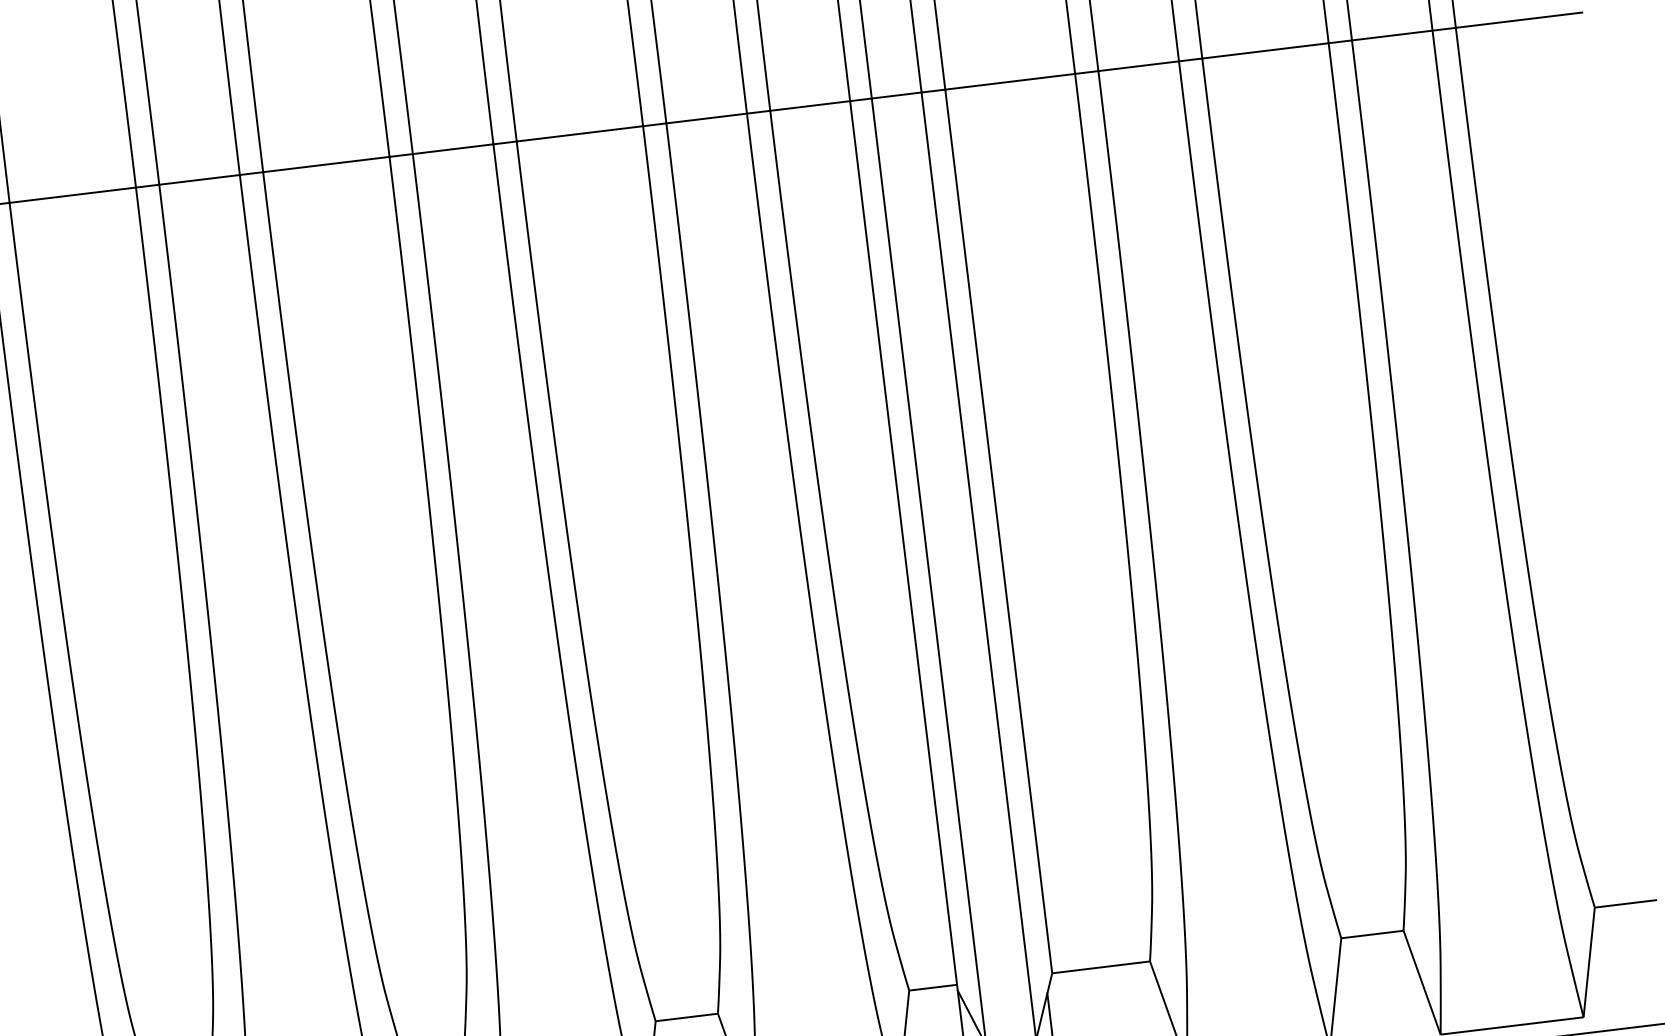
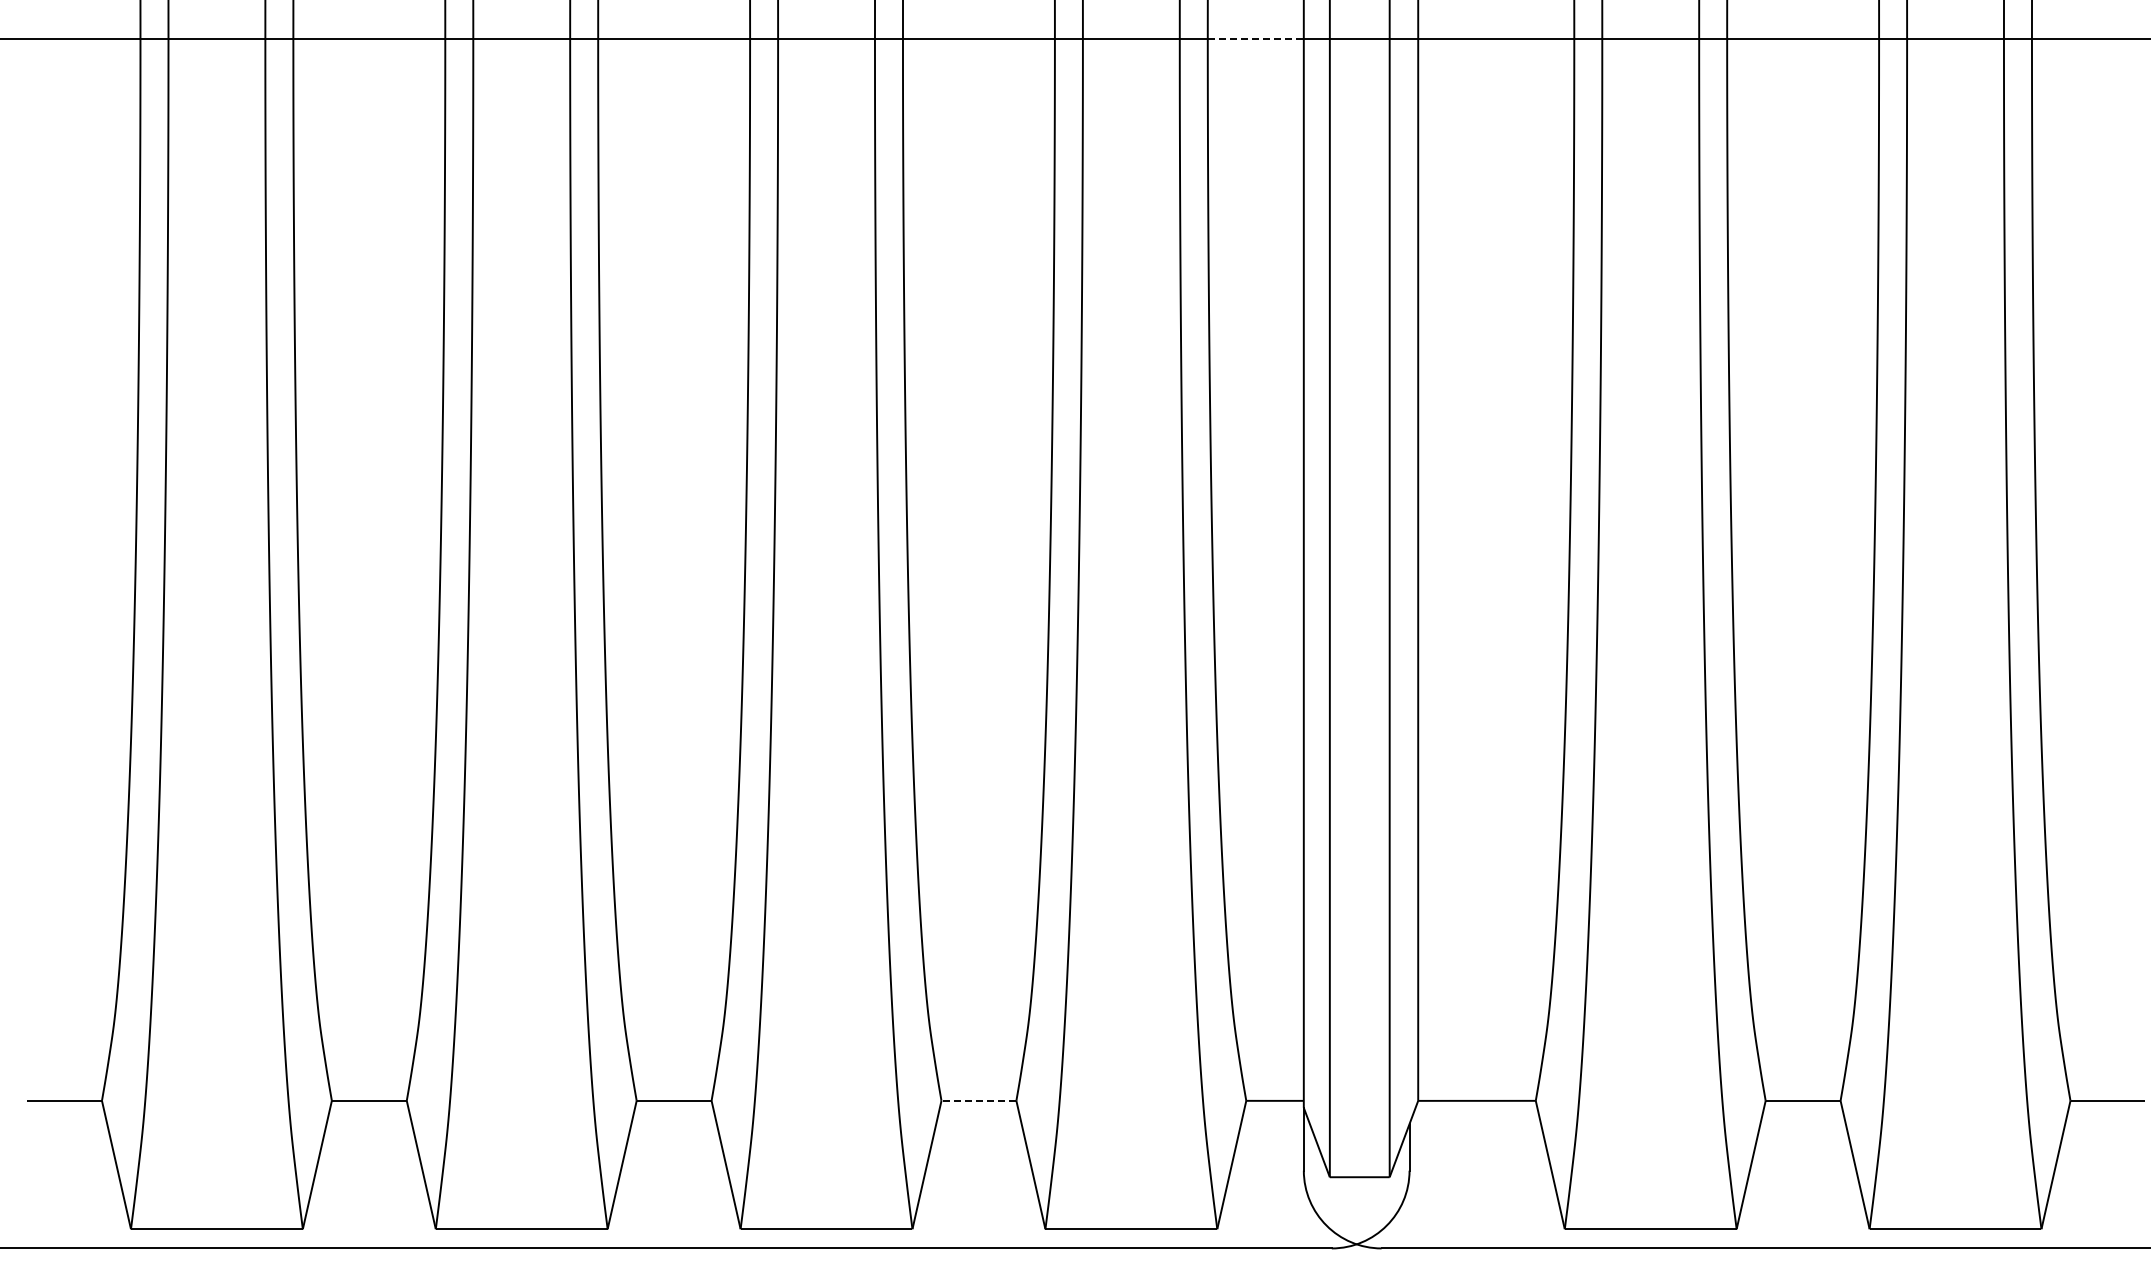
line: (810, 105) -> (1256, 38), solid -> dashed
line: (686, 1017) -> (978, 1100), solid -> dashed

